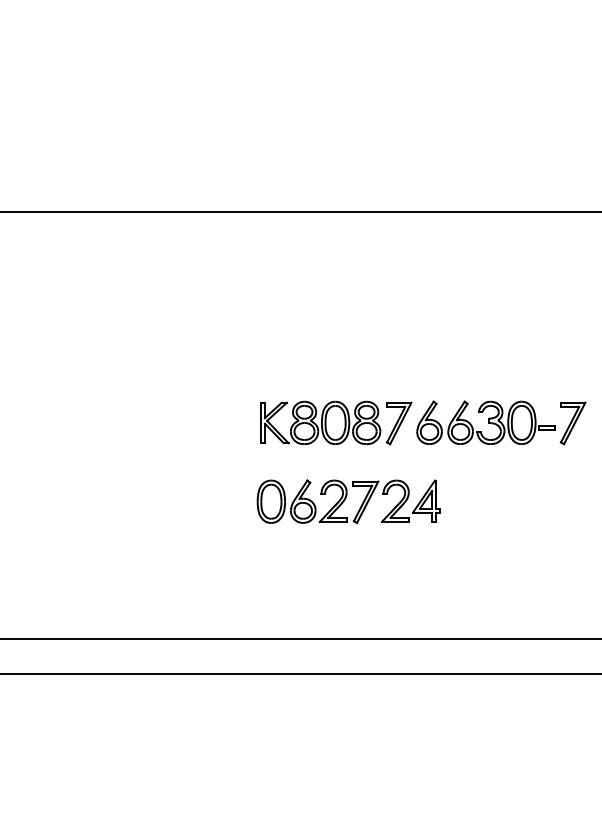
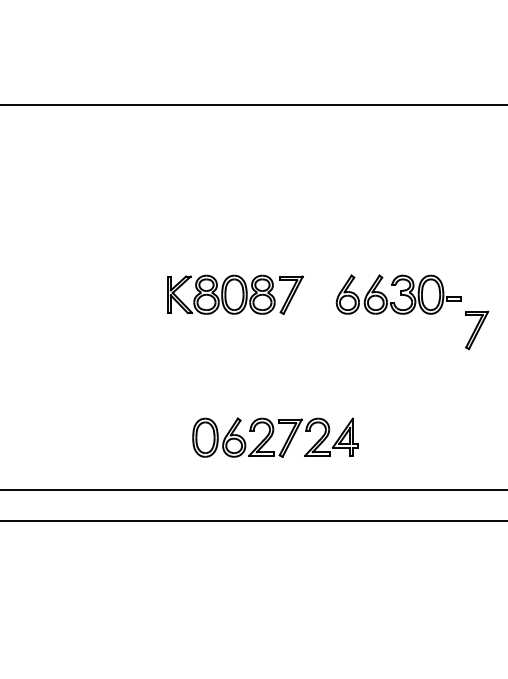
part: (336, 422) -> (235, 294), moved
part: (572, 423) -> (476, 330), moved
part: (348, 501) -> (274, 437), moved

